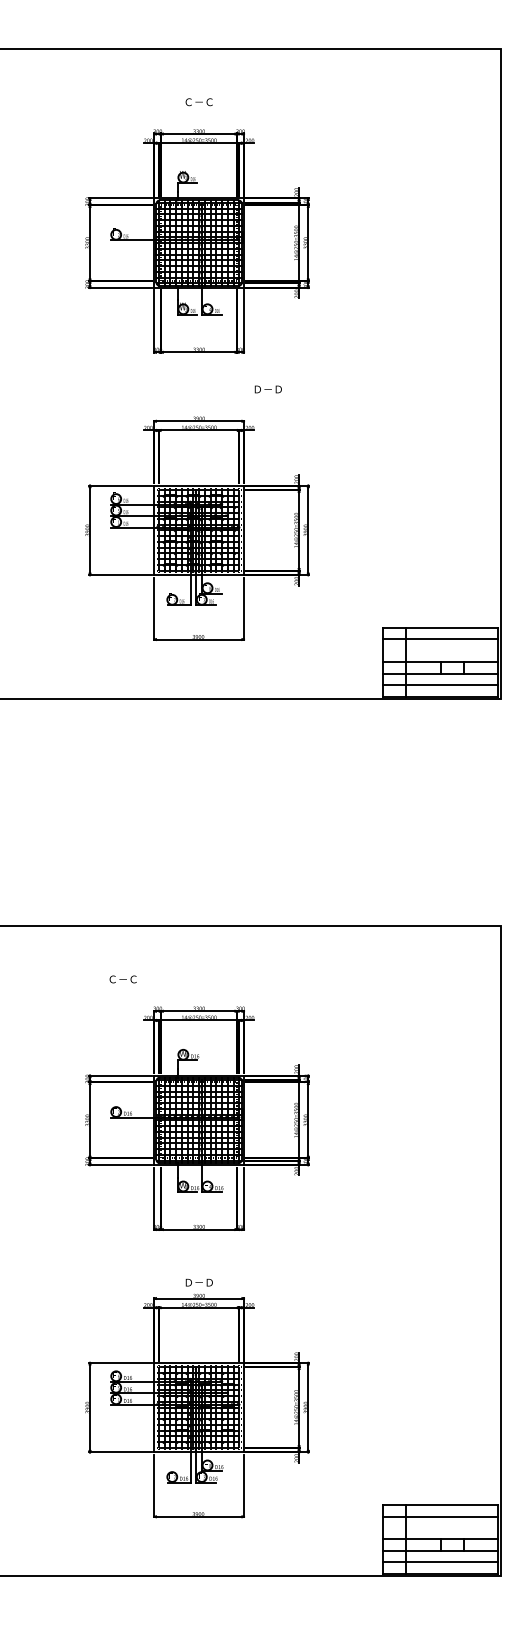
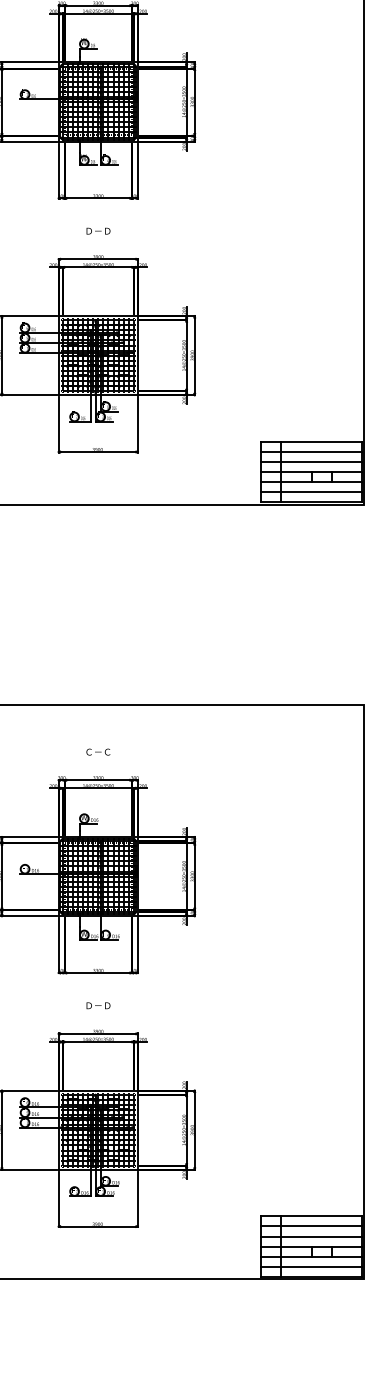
text: (267, 389) -> (97, 231), moved
line: (440, 650) -> (311, 461), added
text: (122, 979) -> (97, 752), moved
text: (198, 1282) -> (97, 1005), moved
line: (440, 1527) -> (311, 1236), added

